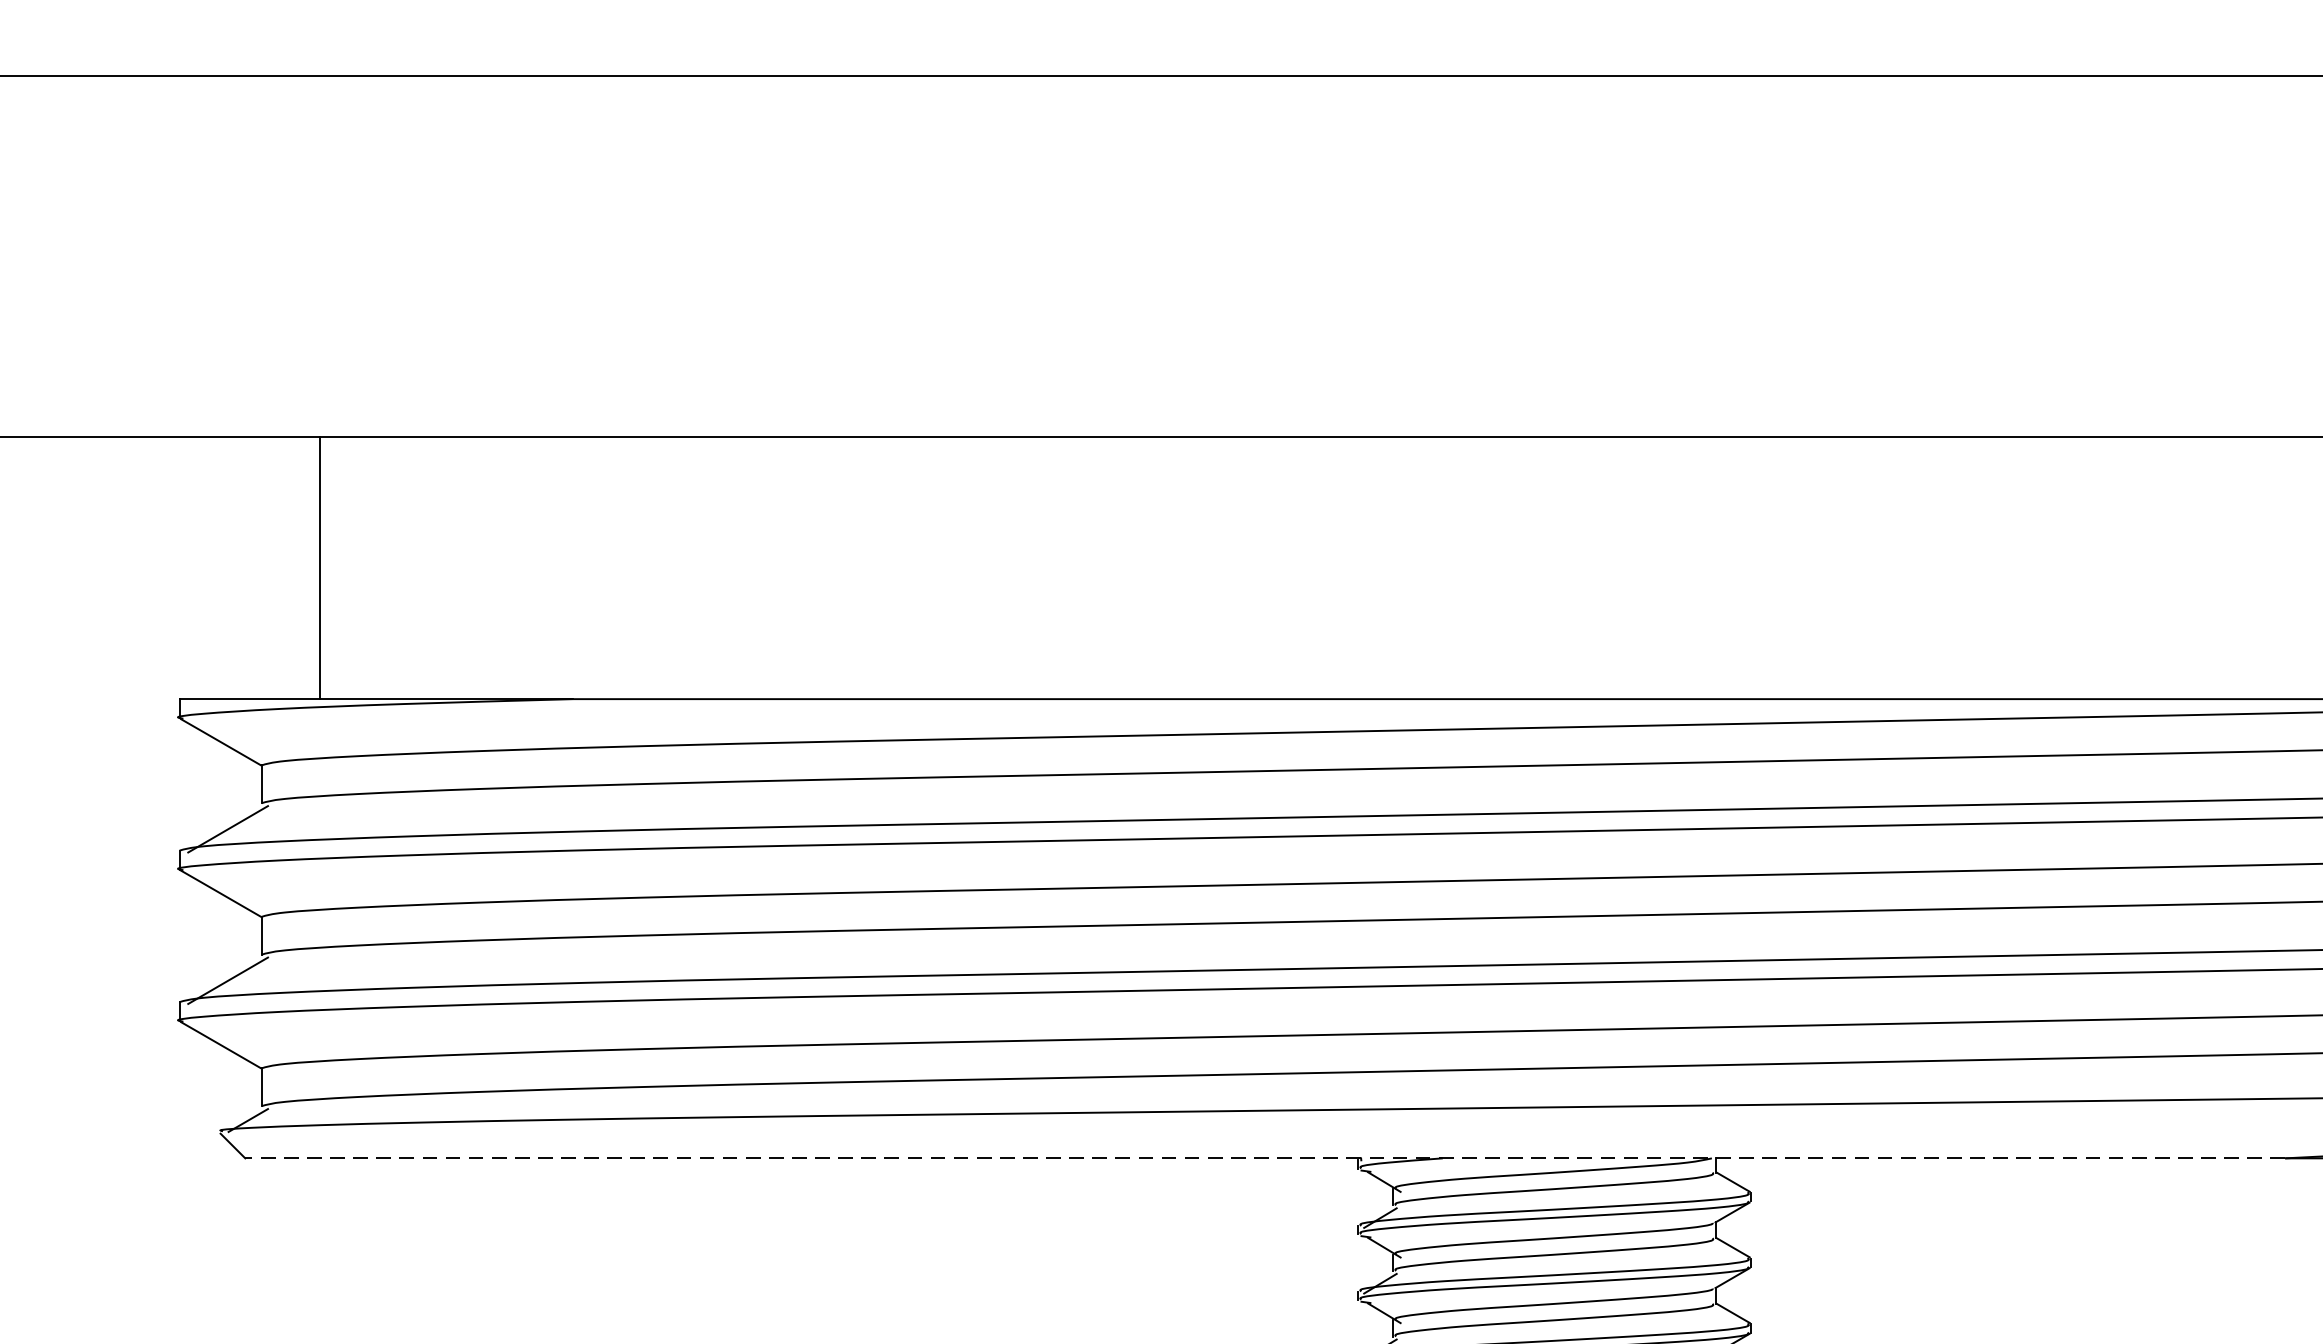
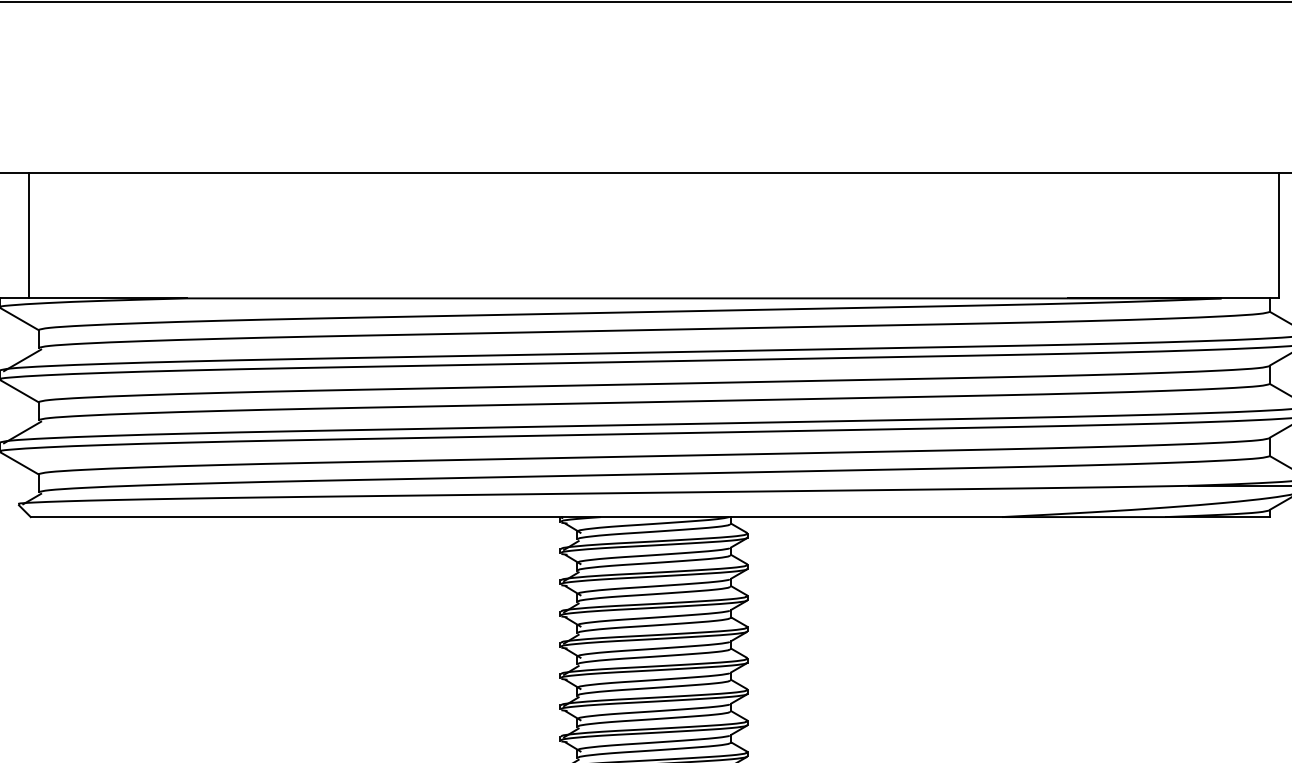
line: (320, 567) -> (29, 235), moved
line: (1265, 1159) -> (516, 517), dashed -> solid

